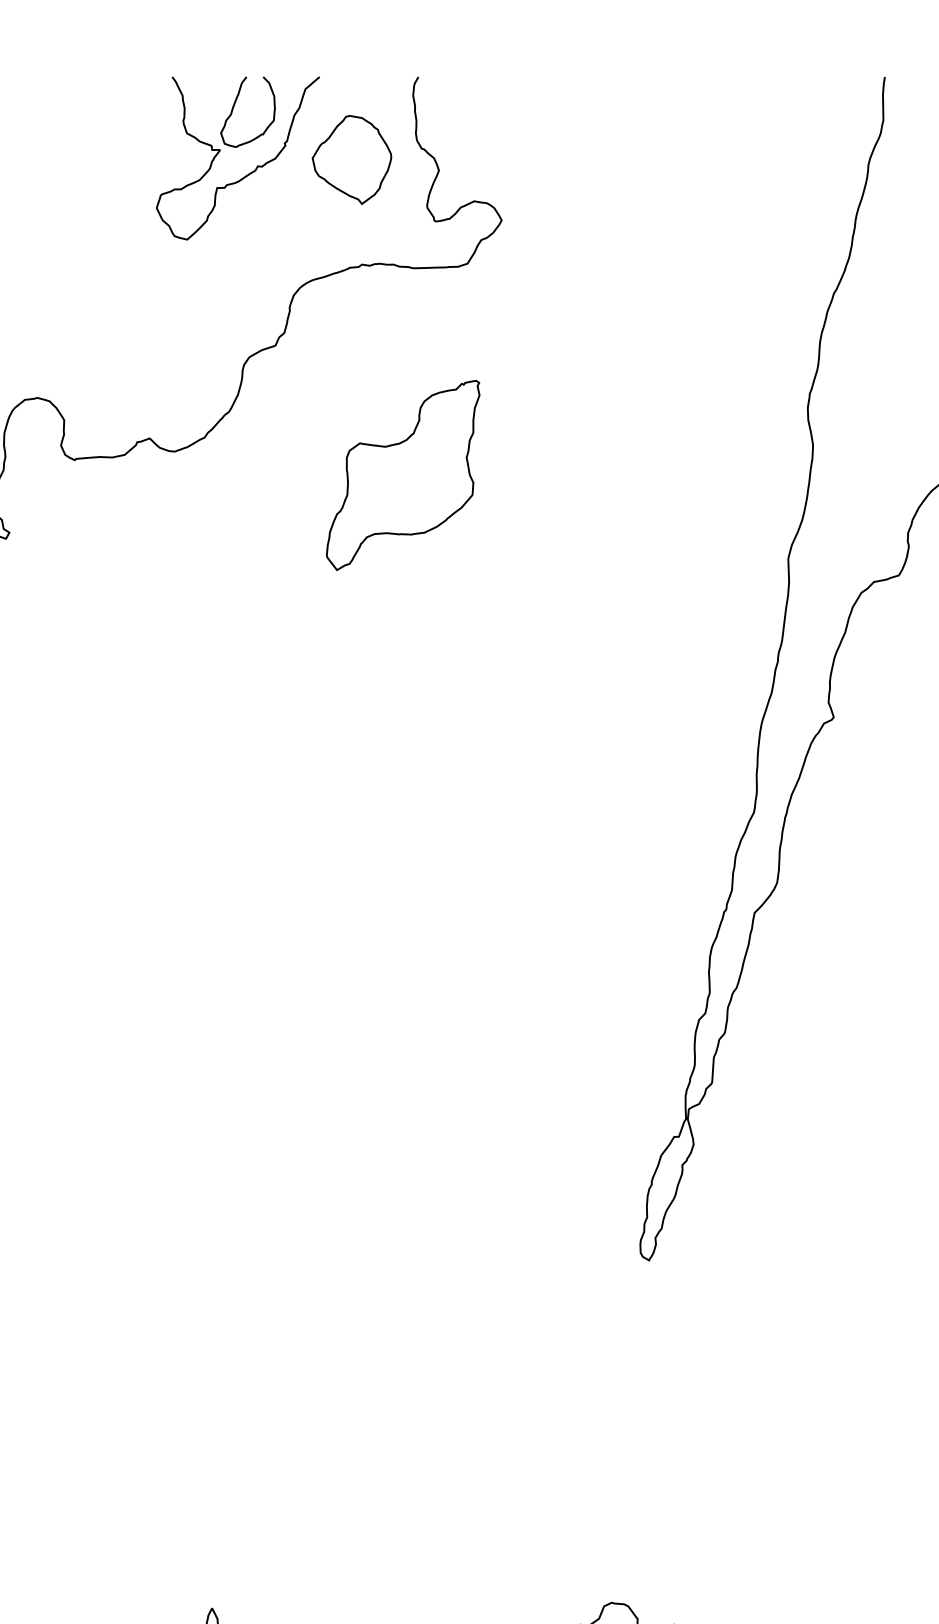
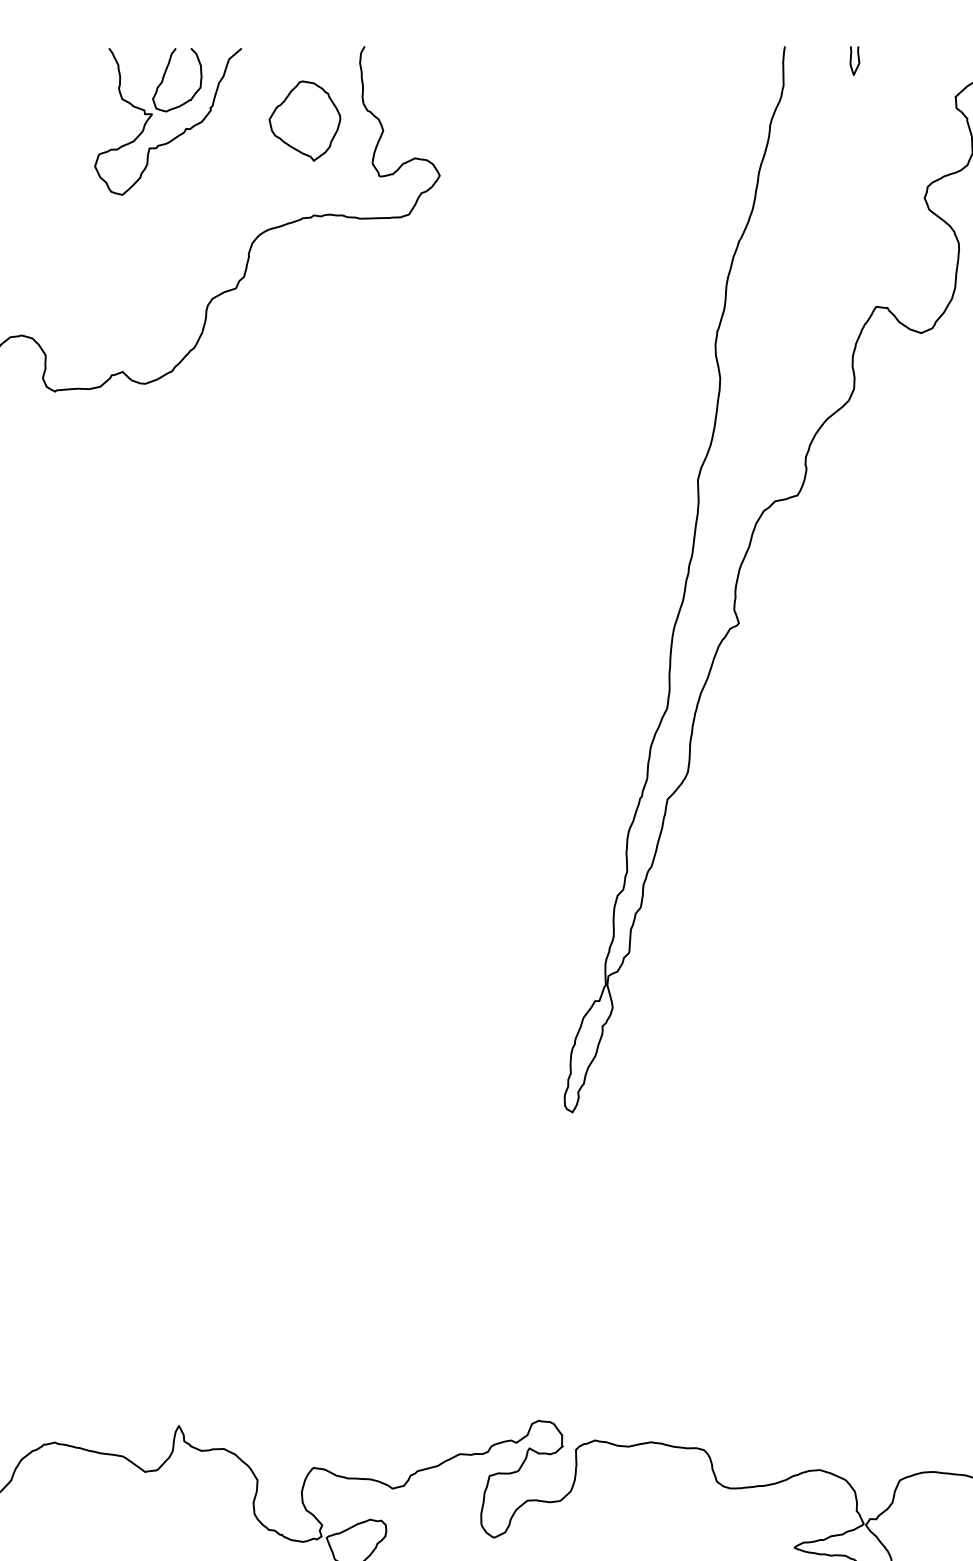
part: (237, 148) -> (167, 112), moved
part: (402, 475) -> (350, 405), removed

